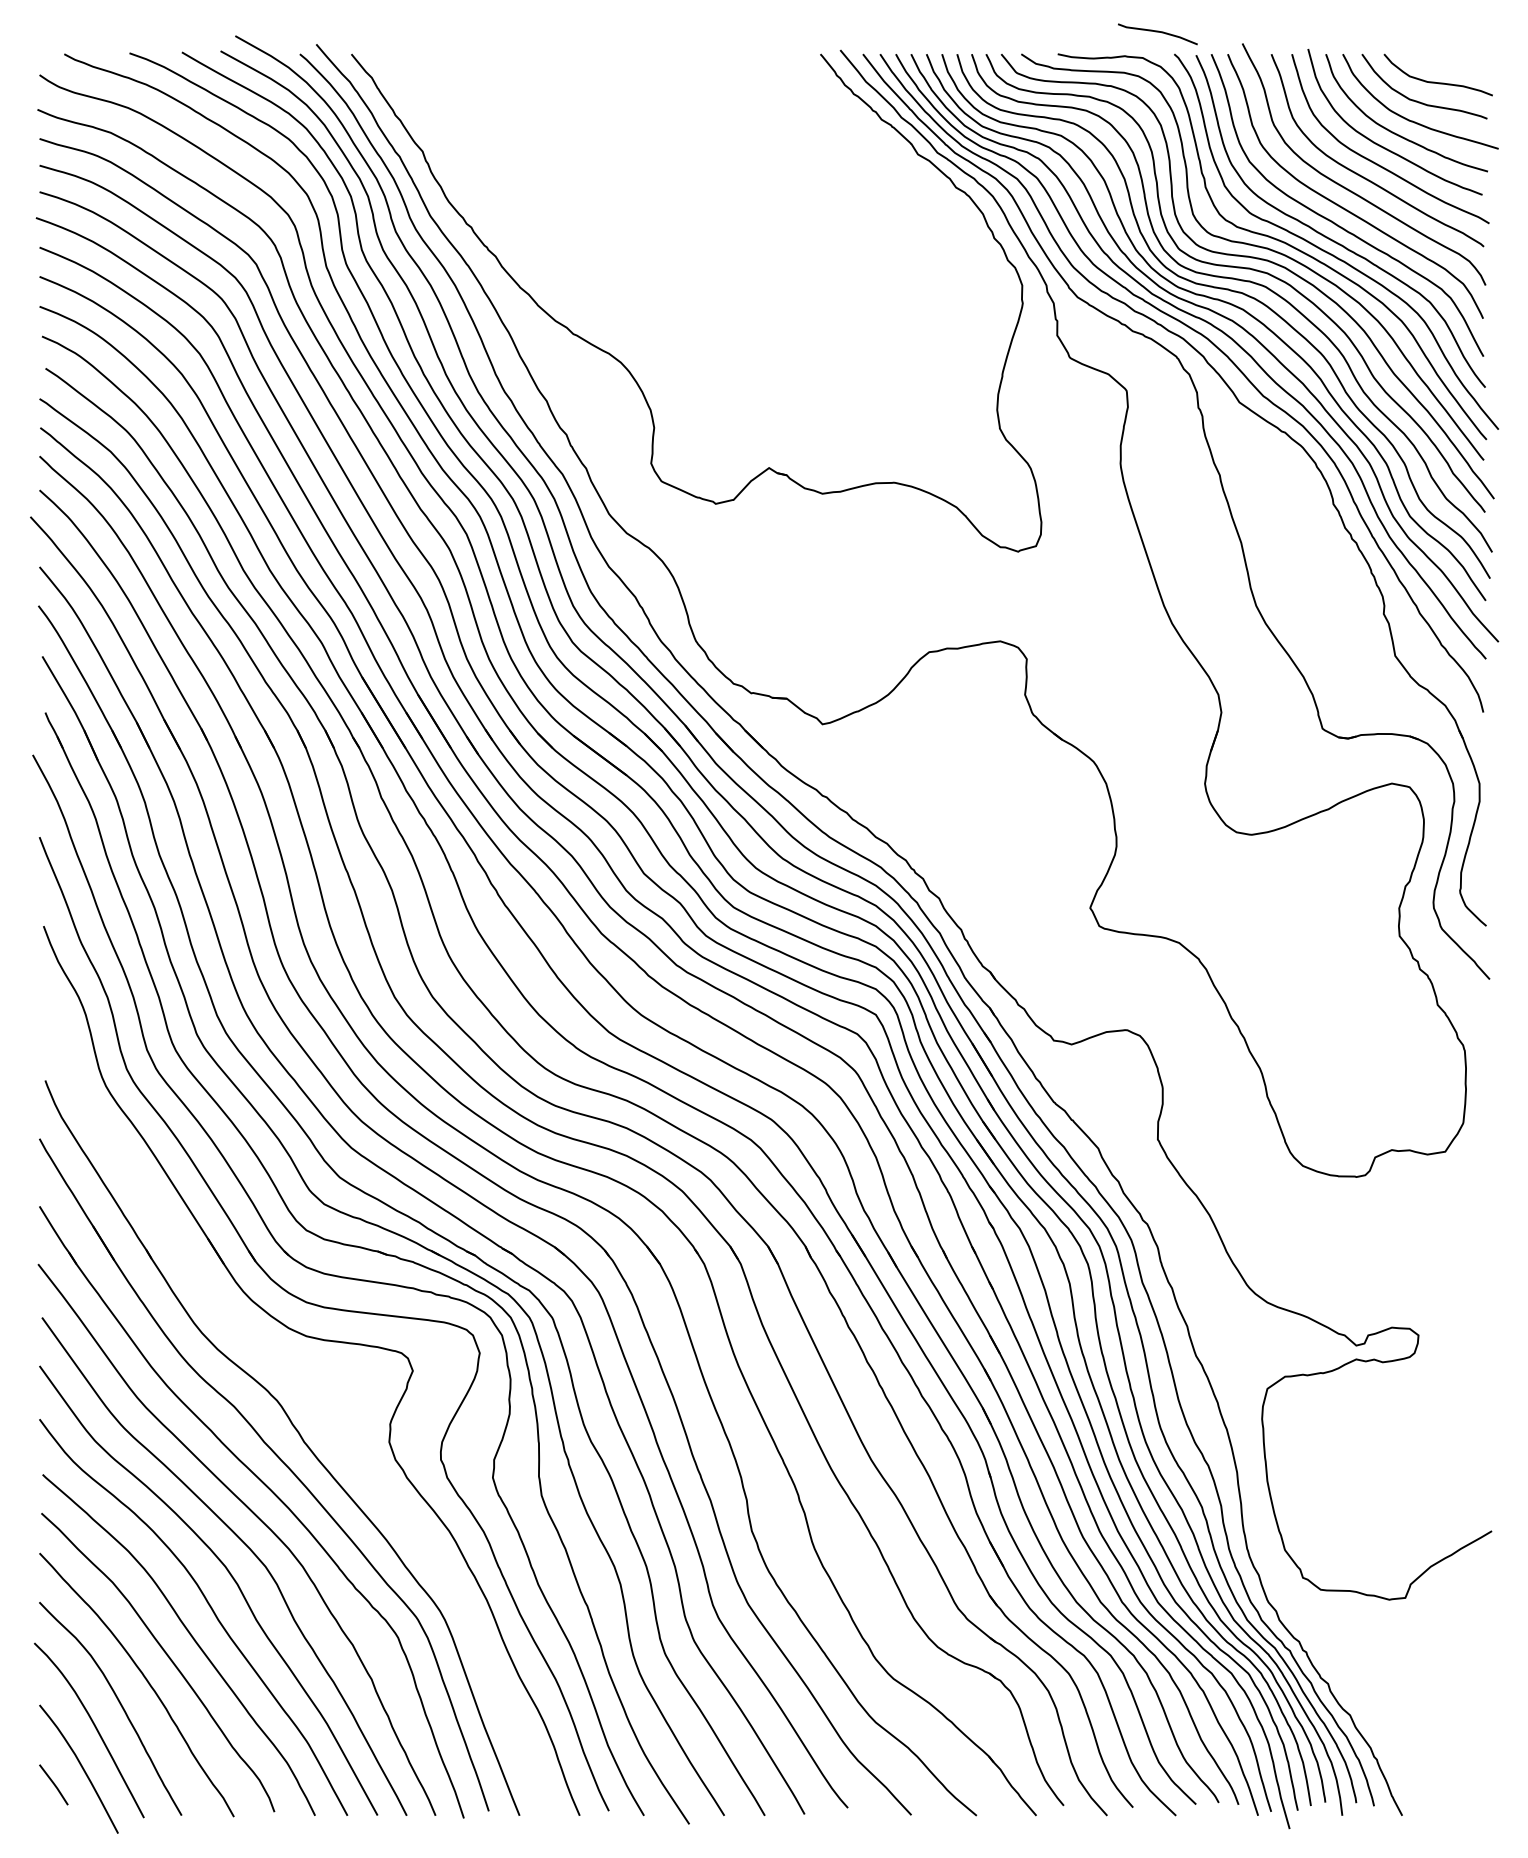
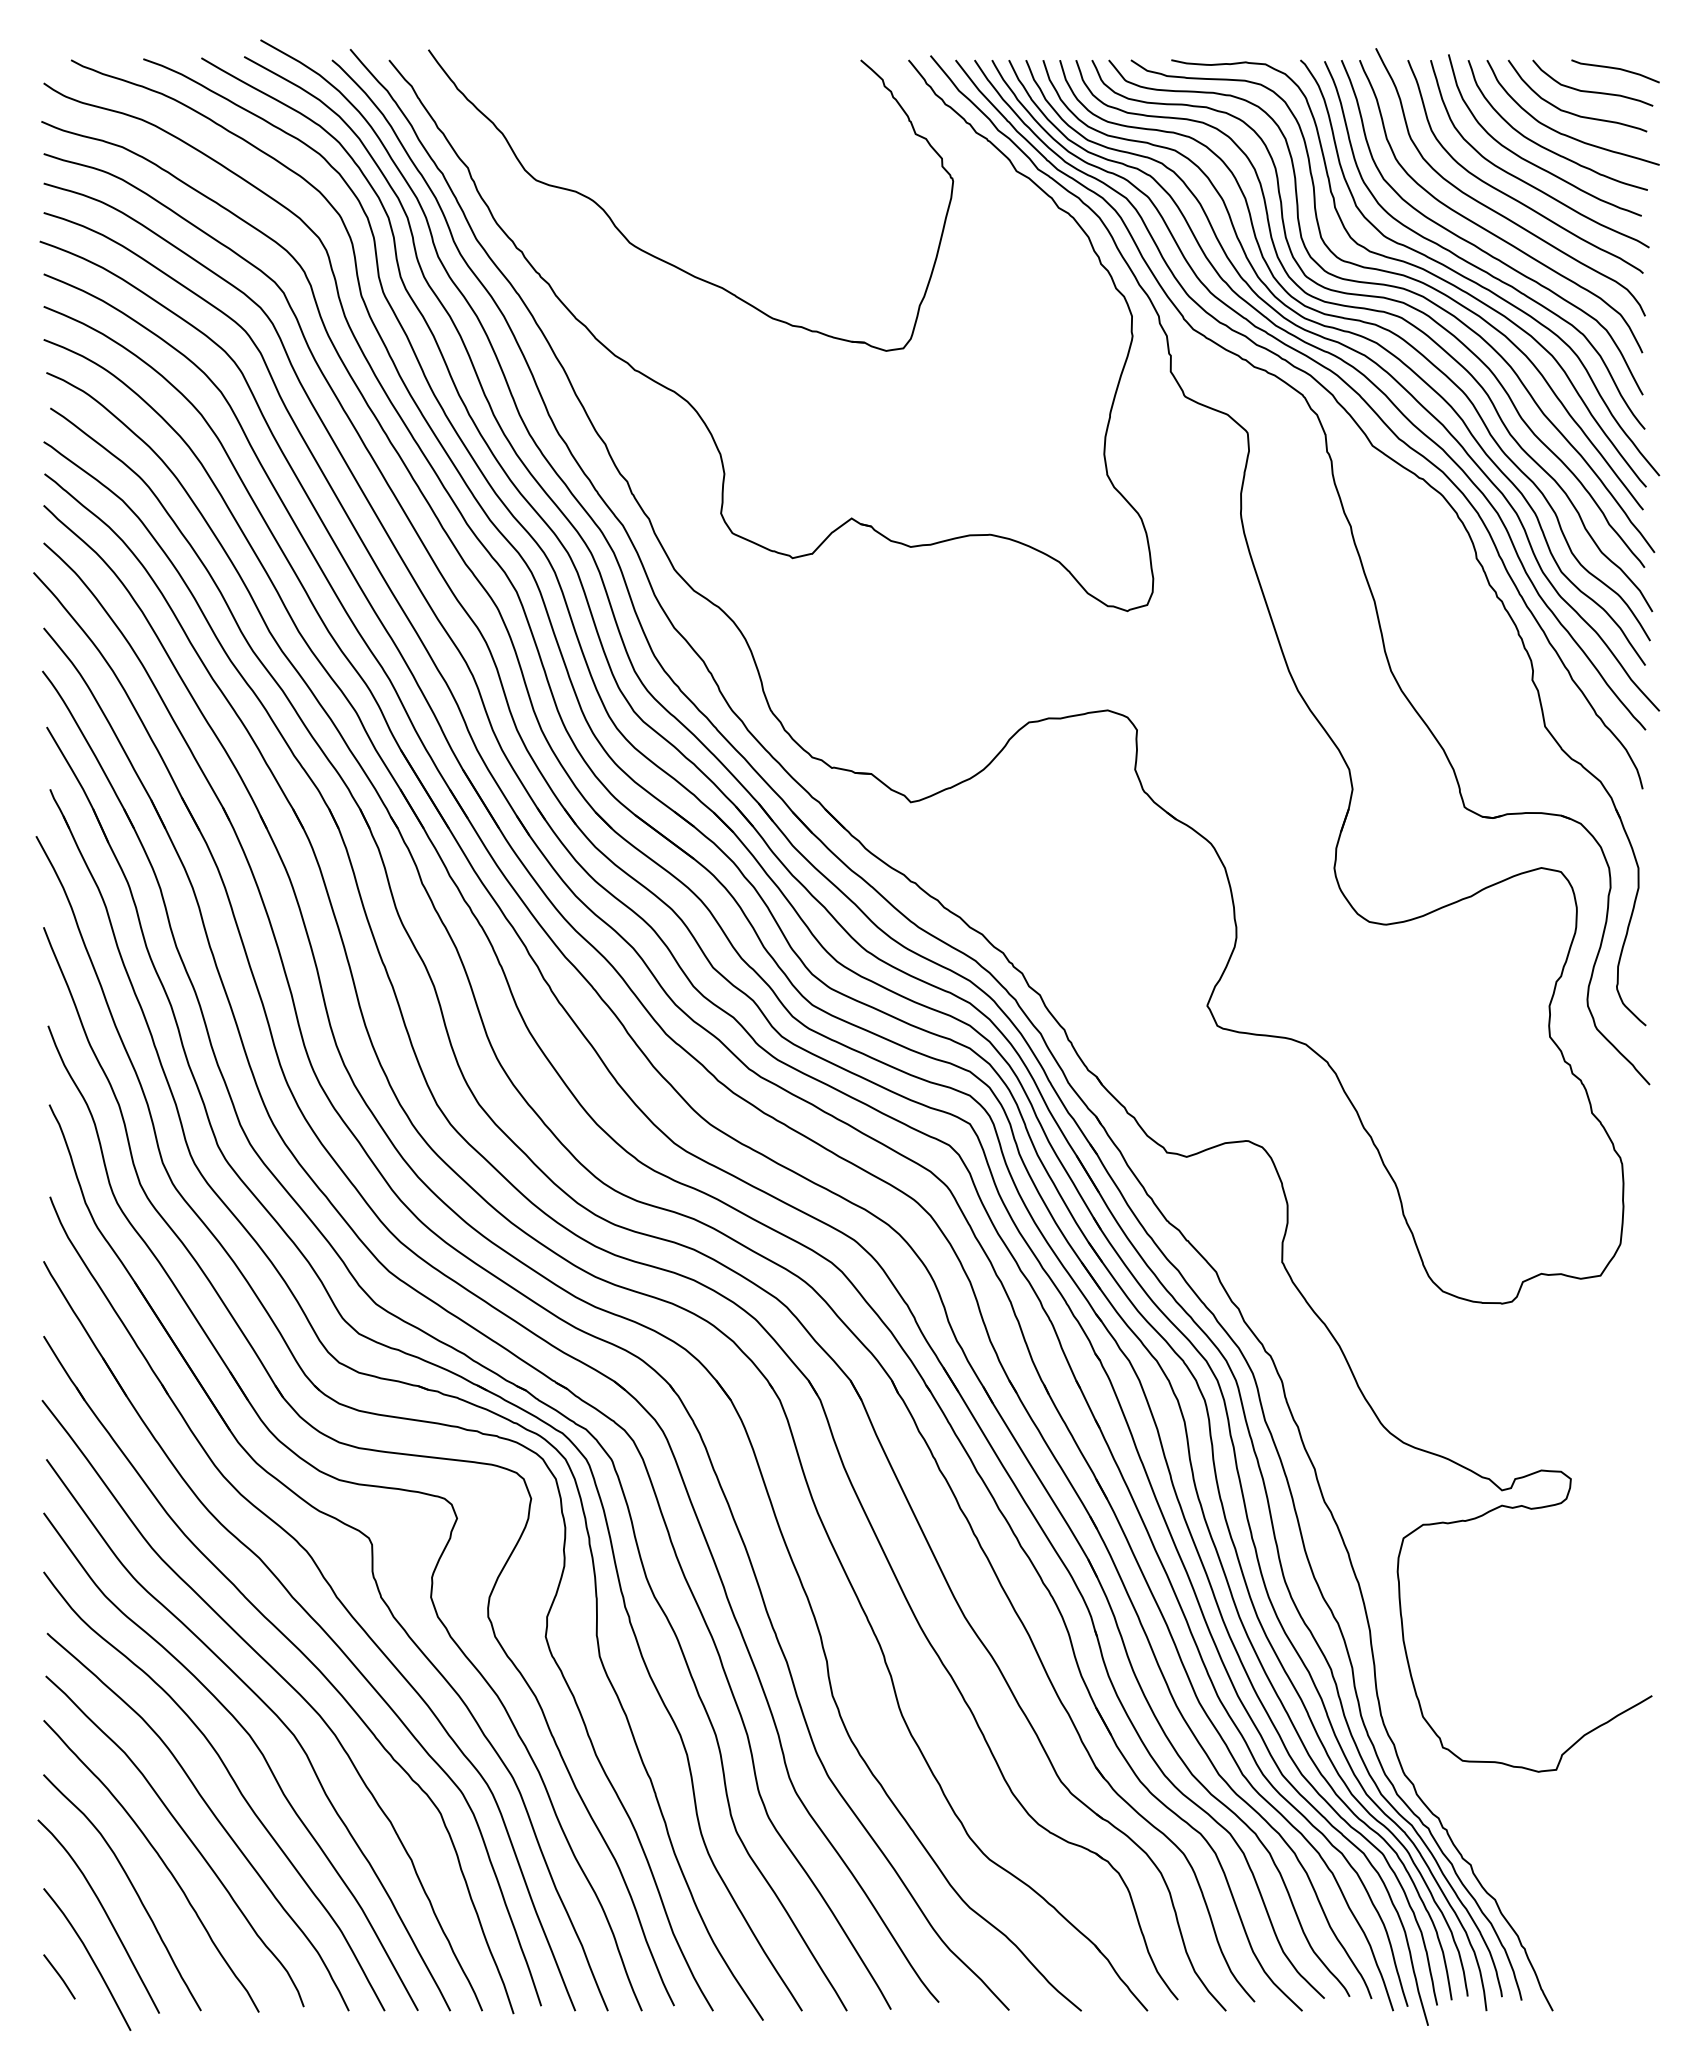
curve: (1157, 32) -> (1615, 69), moved
part: (597, 233) -> (661, 258), added
part: (310, 1376) -> (343, 1524), added

